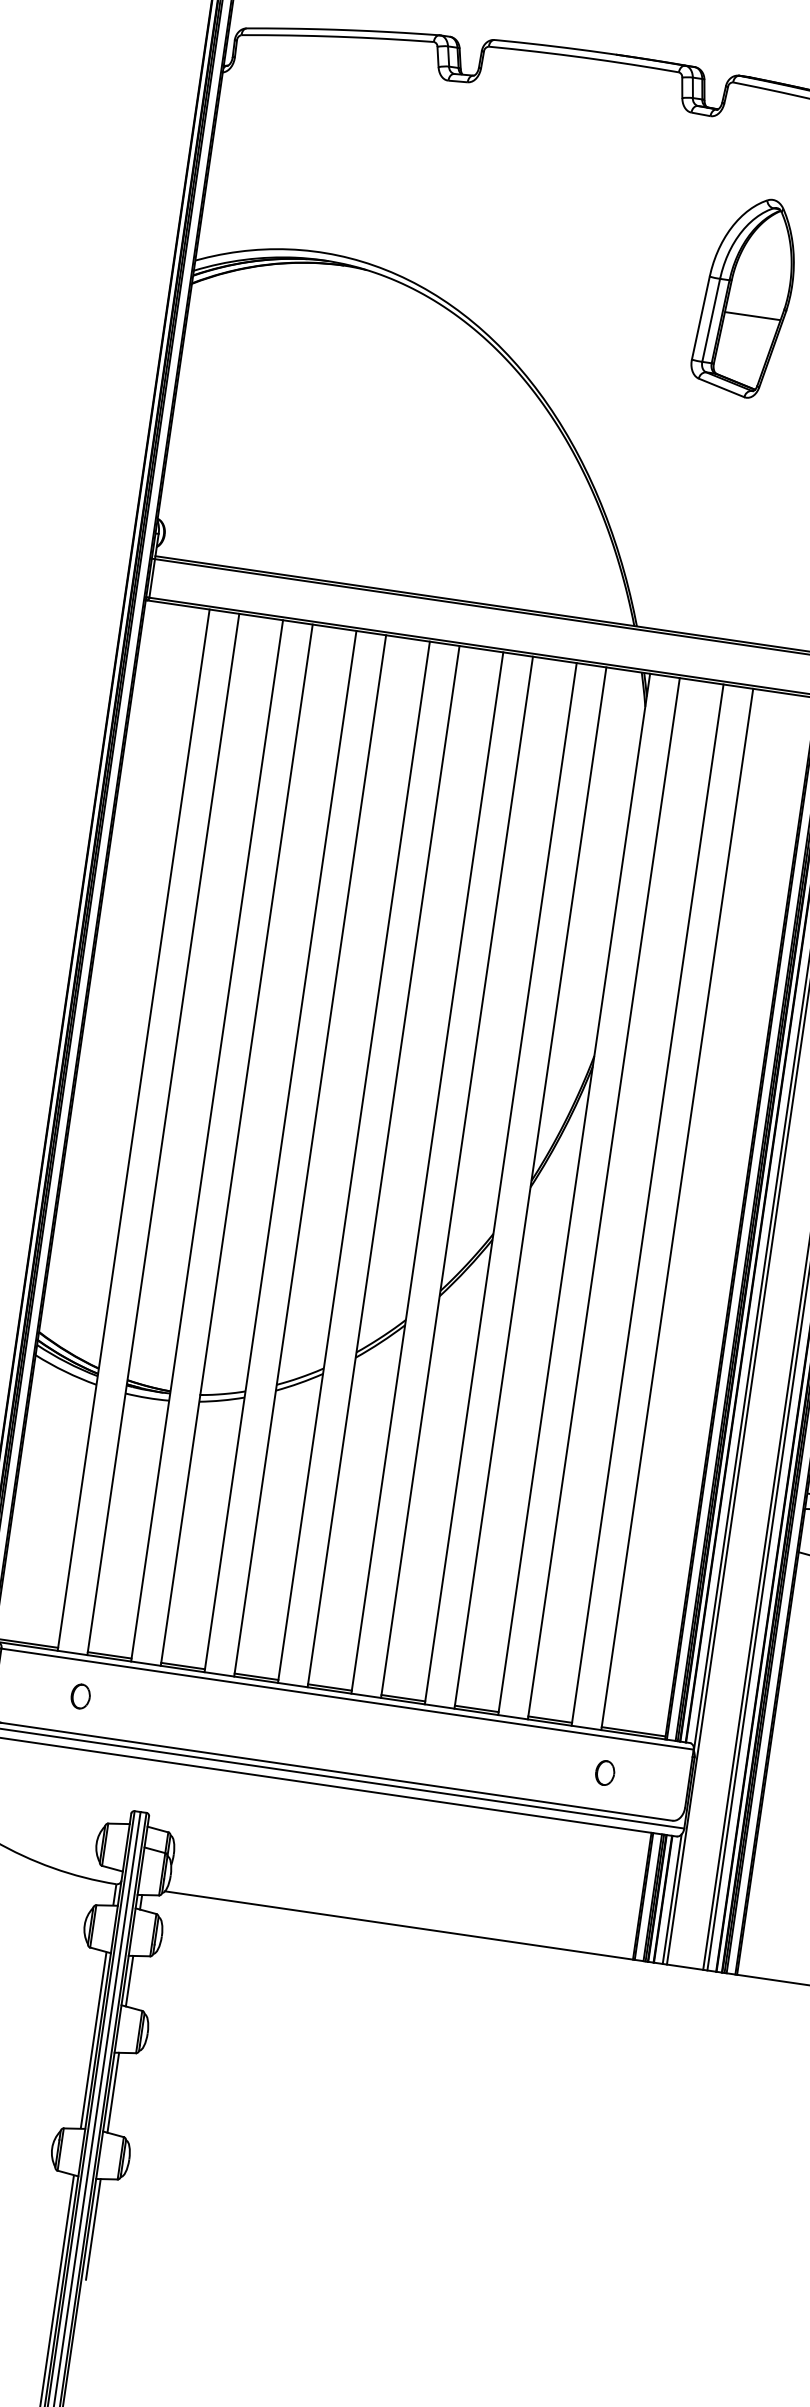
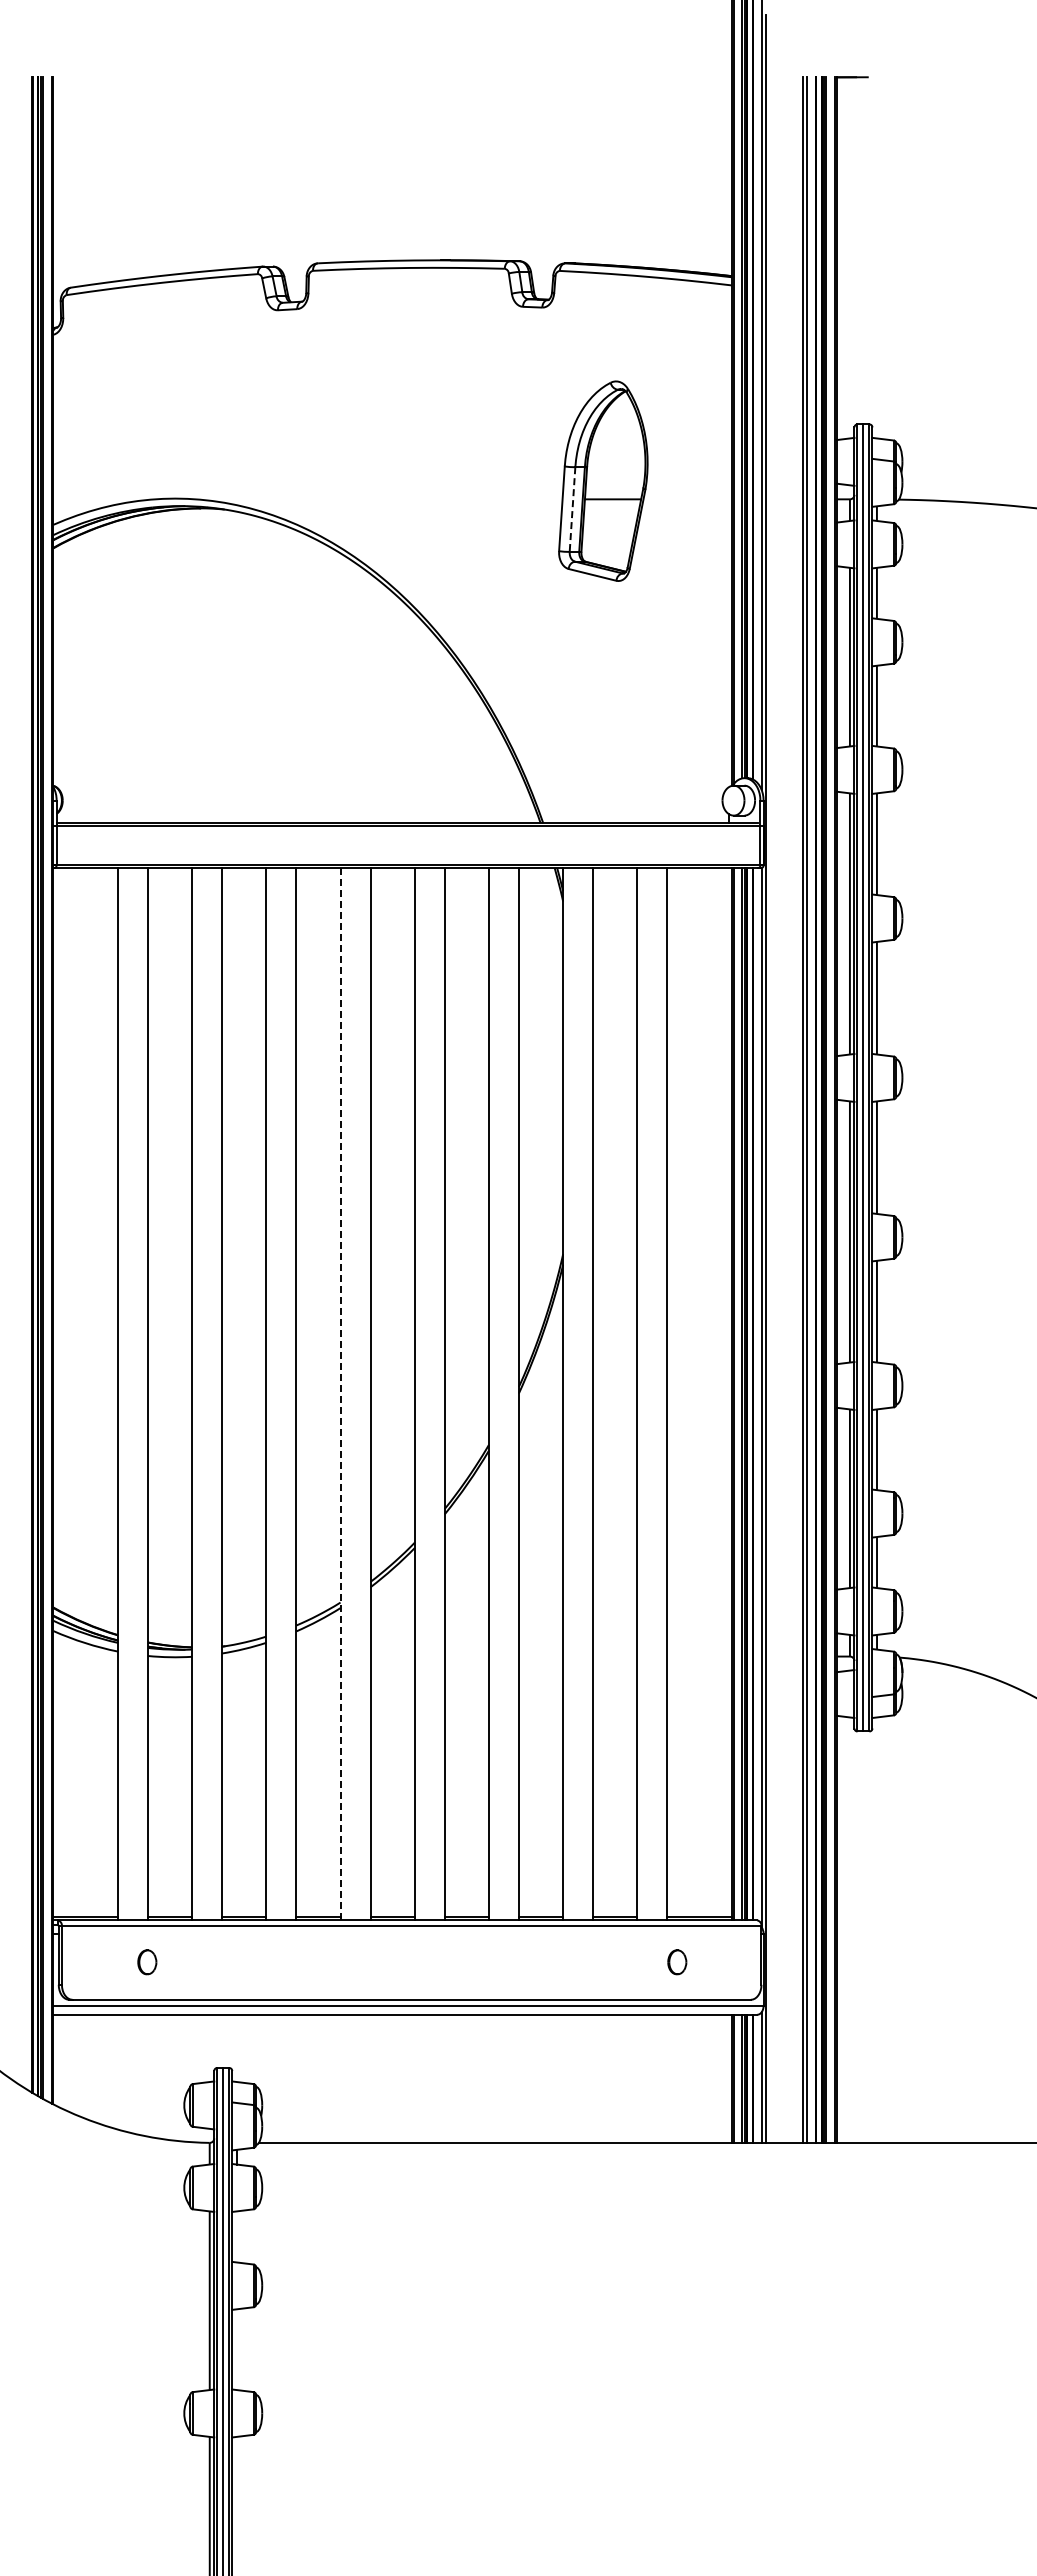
line: (711, 321) -> (572, 510), solid -> dashed
line: (353, 1162) -> (340, 1394), solid -> dashed
line: (129, 1980) -> (236, 2236), removed
line: (113, 2092) -> (236, 2349), removed
line: (93, 2229) -> (236, 2487), removed

